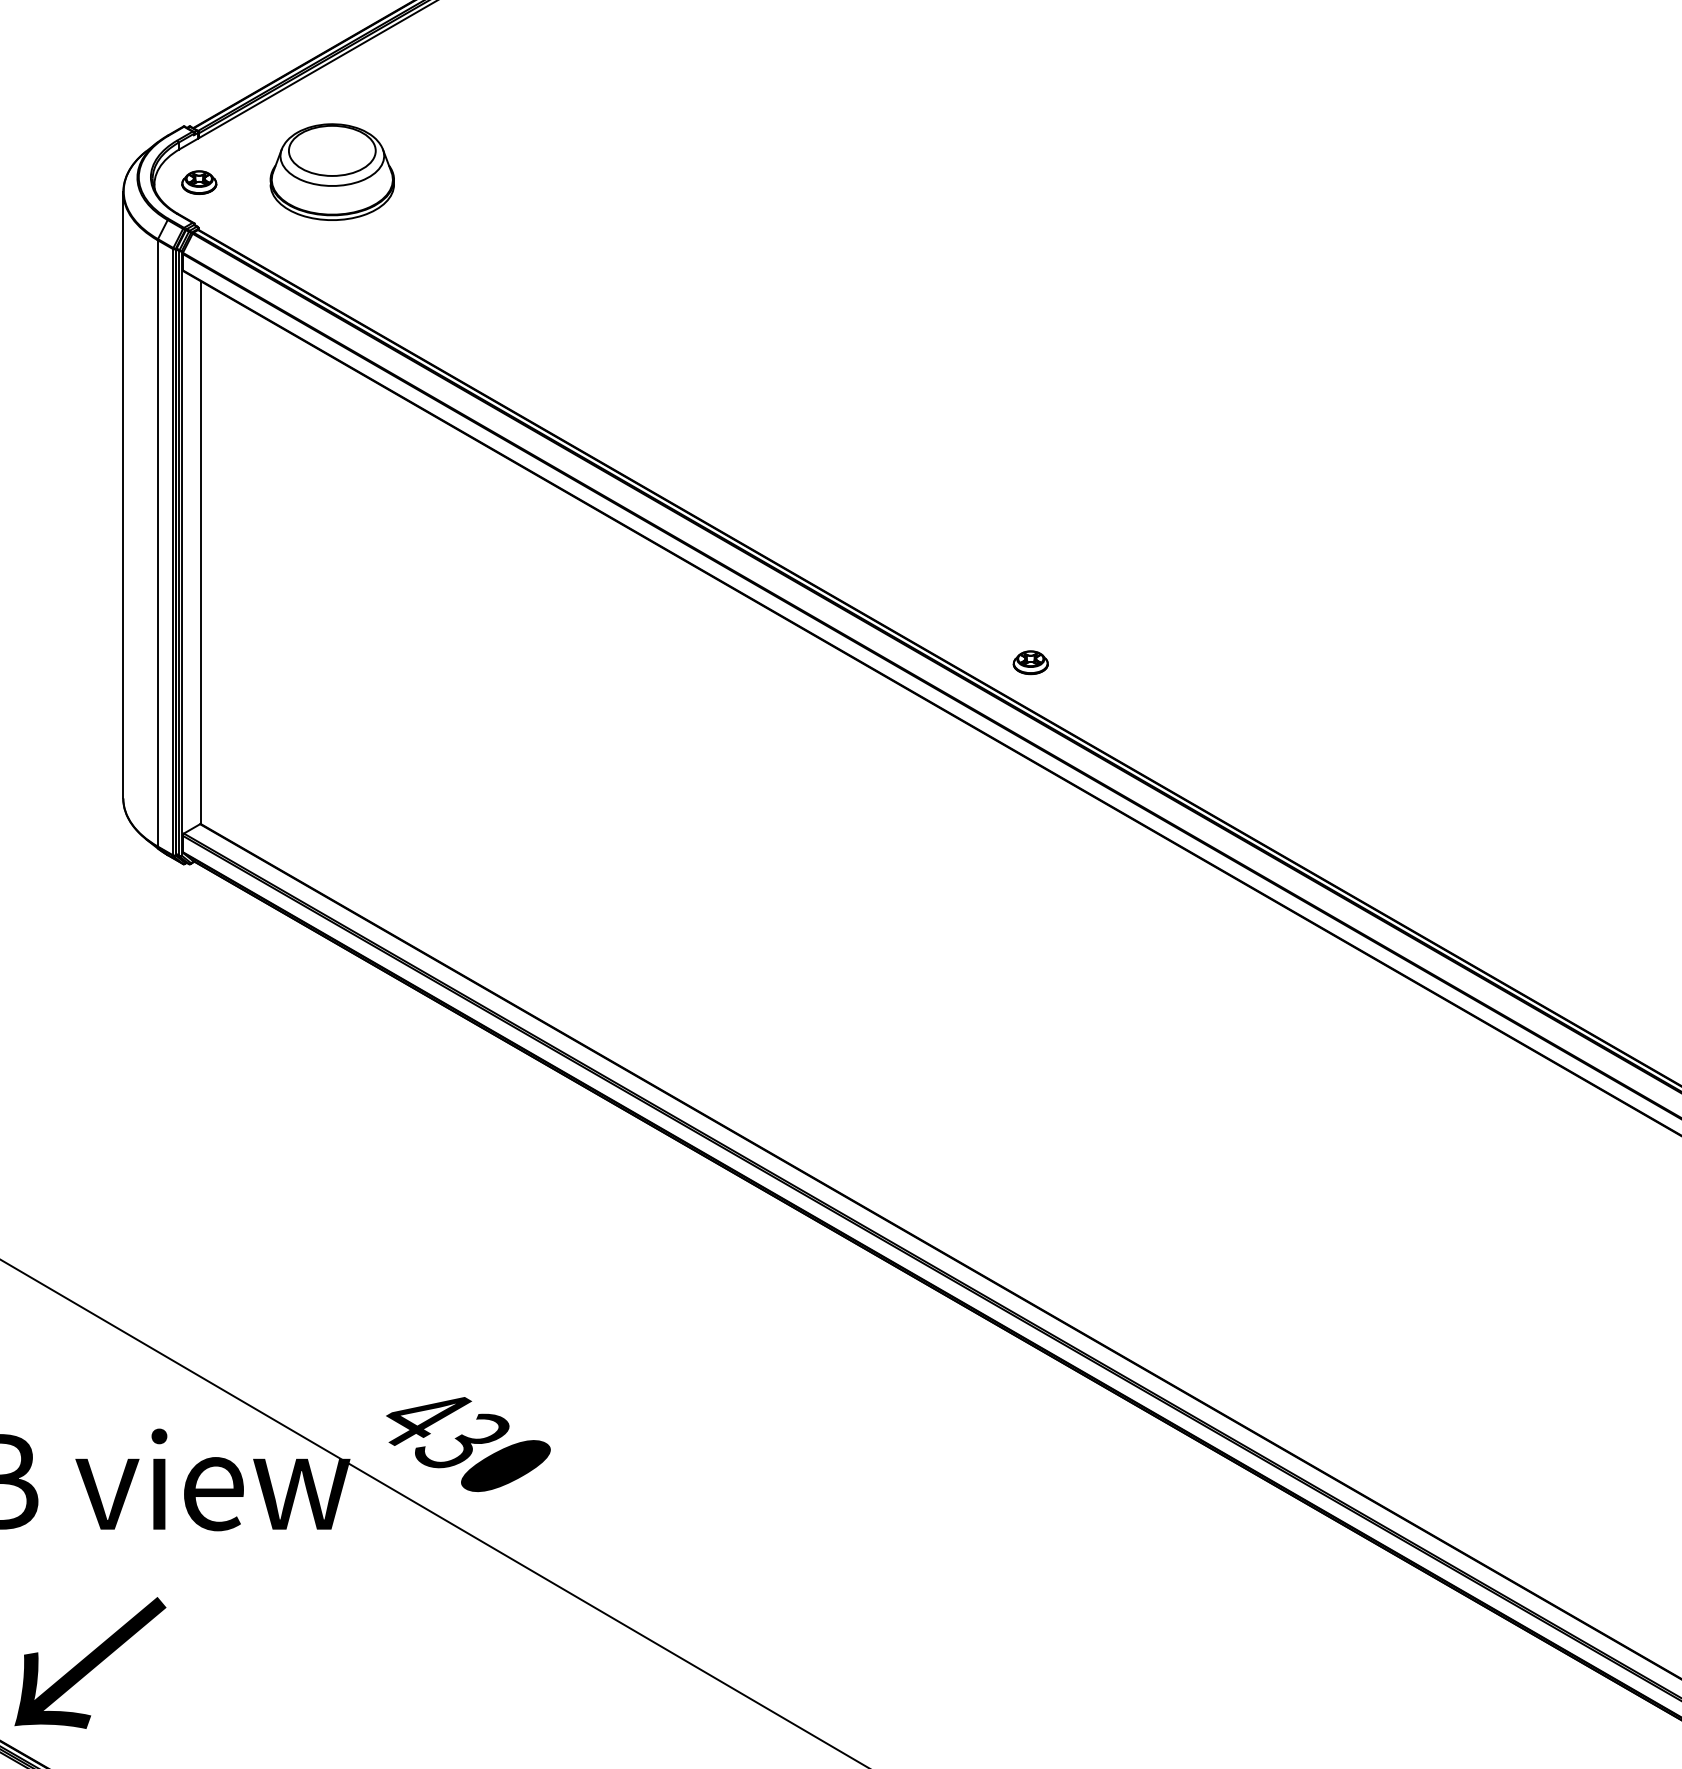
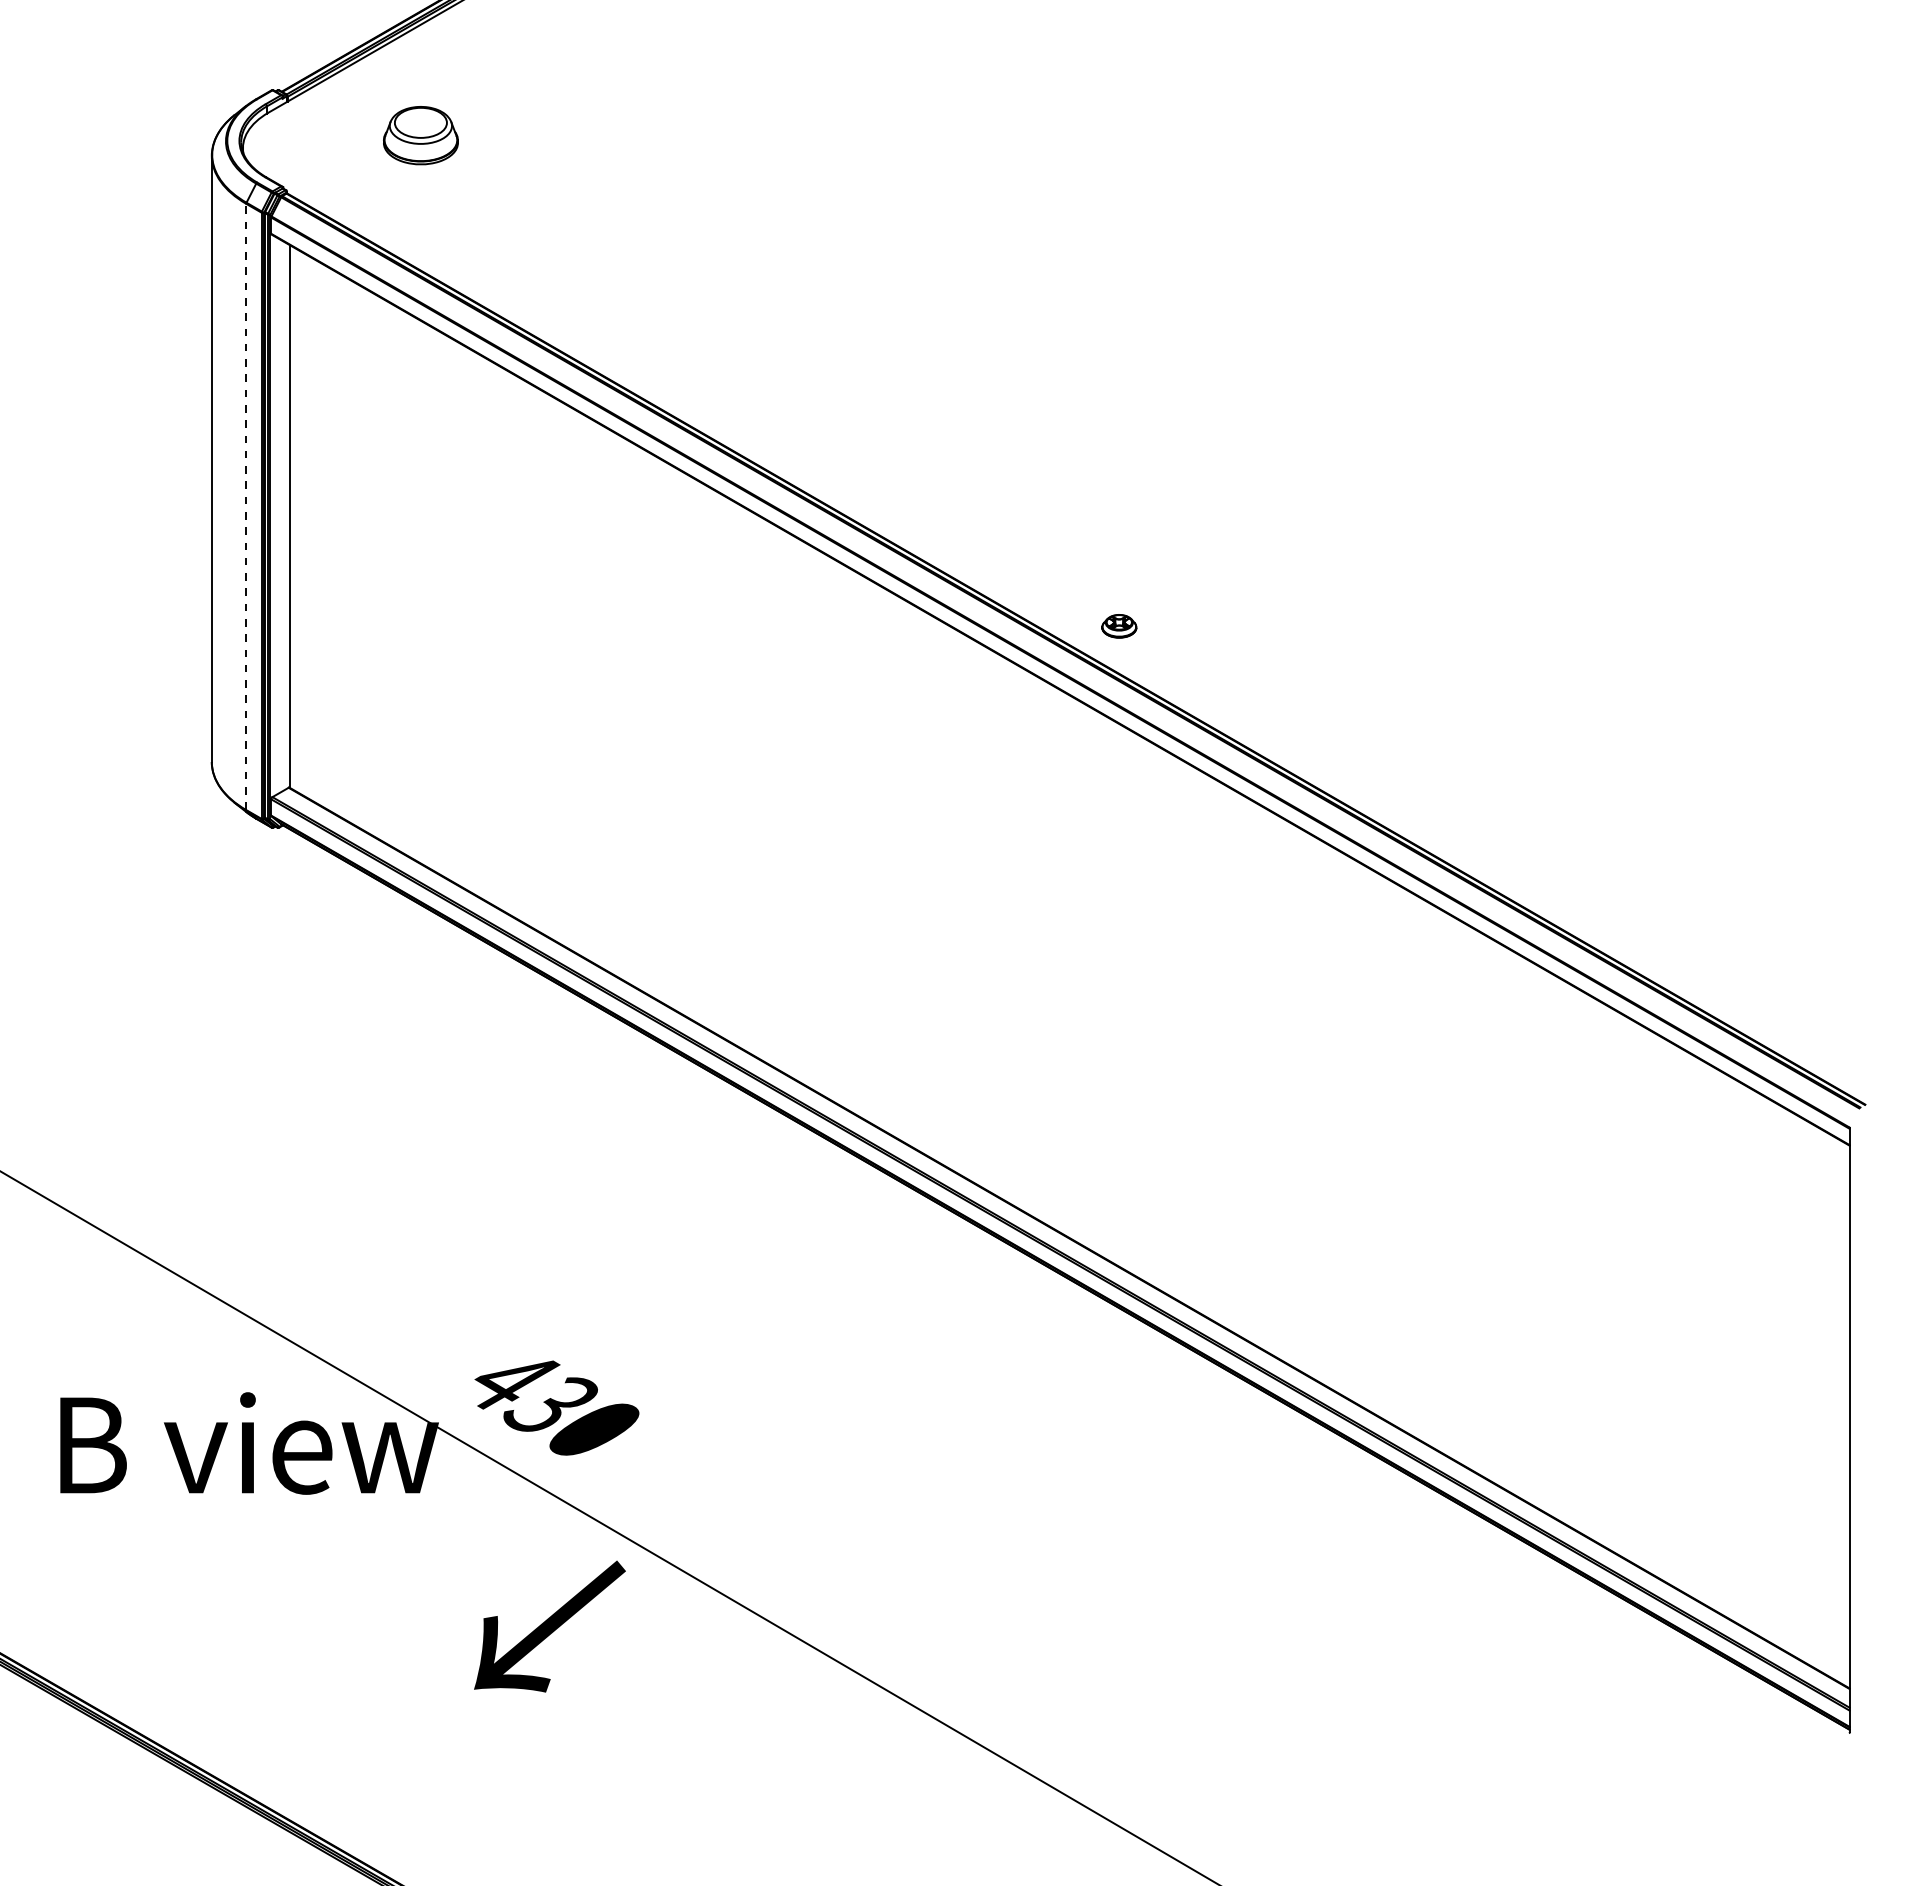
part: (331, 171) -> (420, 135), size x0.6
part: (198, 181) -> (287, 145), removed
line: (157, 542) -> (246, 506), solid -> dashed
text: (89, 1662) -> (549, 1626), moved

